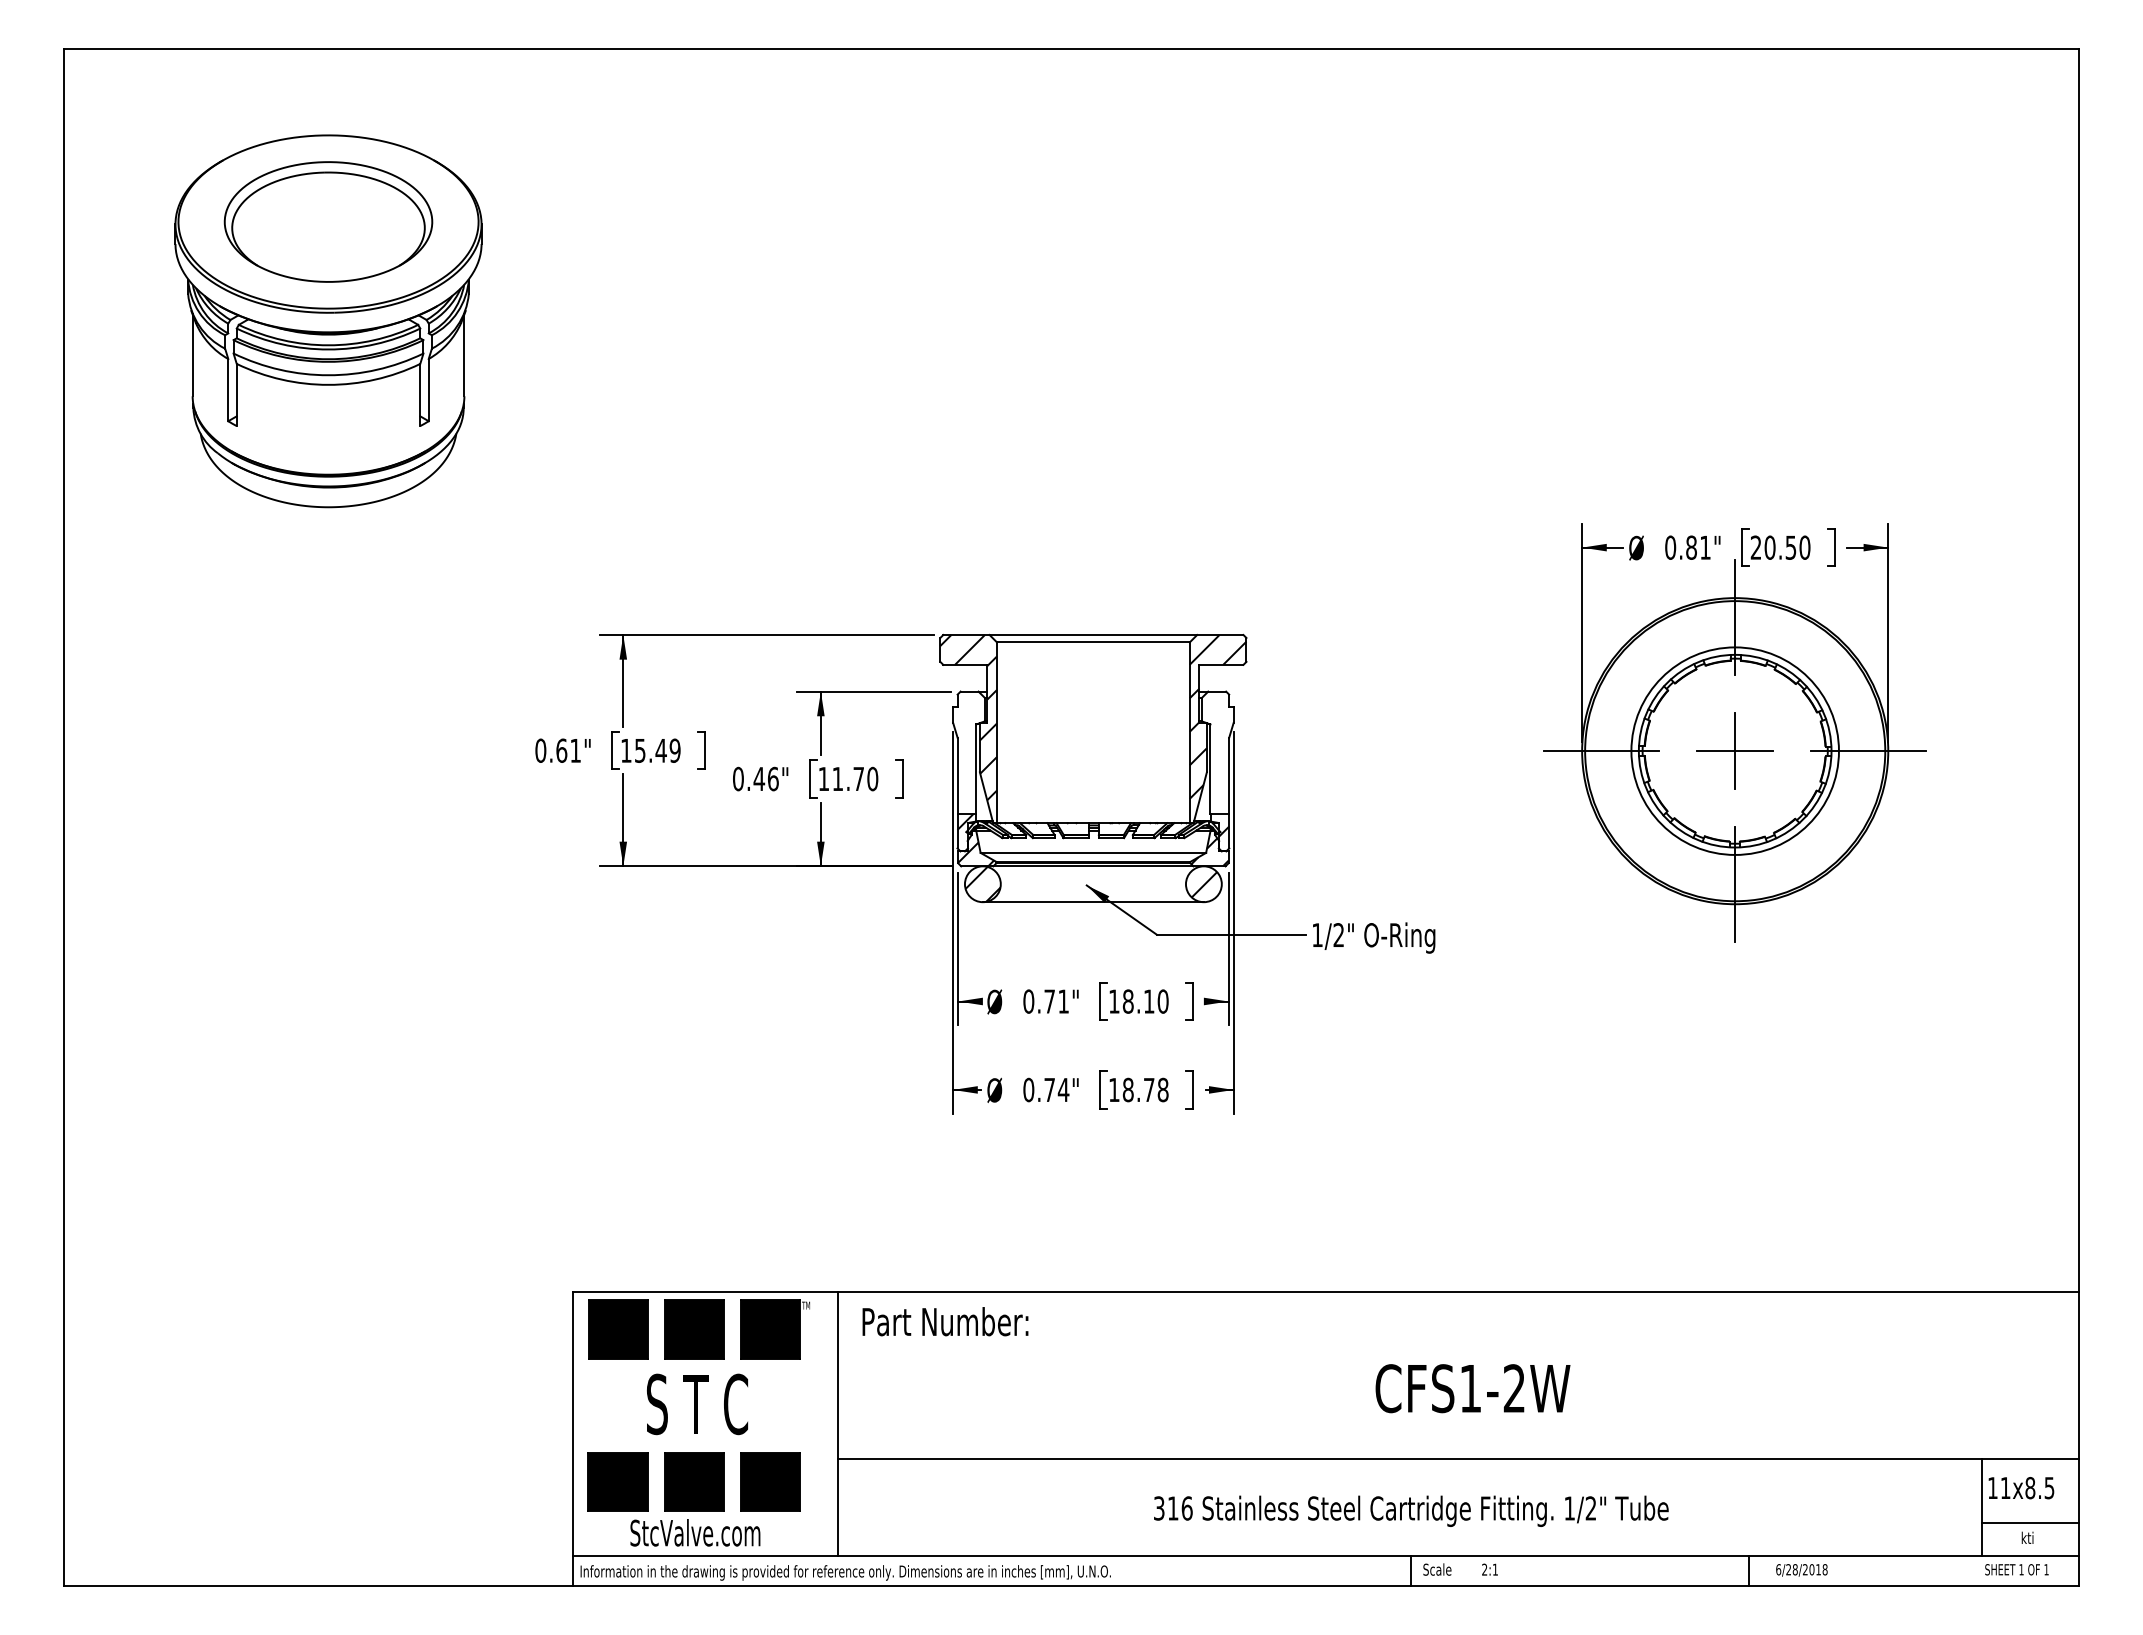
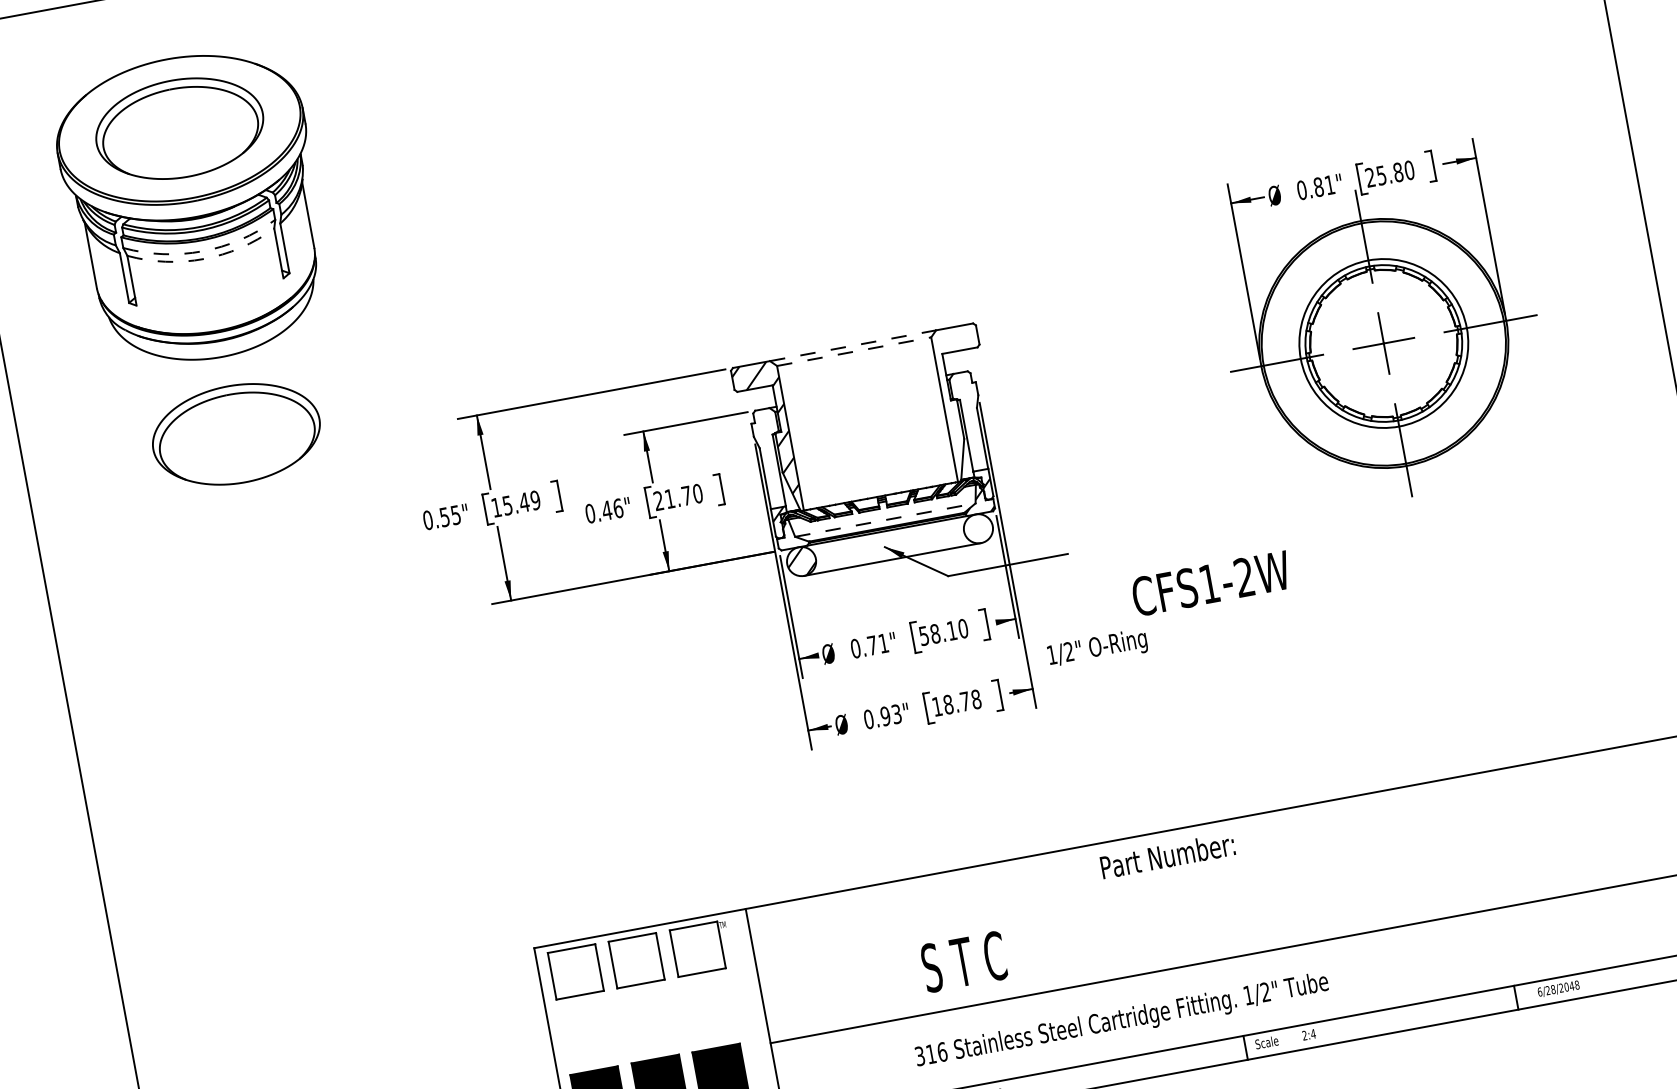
arc: (328, 375) -> (202, 251), solid -> dashed
arc: (328, 384) -> (203, 258), solid -> dashed
text: (1780, 547) -> (1389, 173), 20.50 -> 25.80
part: (328, 603) -> (236, 433), added
line: (1093, 635) -> (853, 346), solid -> dashed
line: (1093, 642) -> (854, 351), solid -> dashed
hatch: (1217, 716) -> (964, 392), removed
text: (568, 750) -> (450, 516), 0.61" -> 0.55"
text: (823, 778) -> (658, 500), 11.70 -> 21.70
line: (1093, 852) -> (885, 519), solid -> dashed
hatch: (976, 854) -> (792, 538), removed
hatch: (1204, 884) -> (978, 528), removed
text: (1374, 937) -> (1097, 648), moved
text: (1114, 1001) -> (924, 635), 18.10 -> 58.10
text: (1056, 1089) -> (890, 714), 0.74" -> 0.93"
text: (945, 1321) -> (1167, 855), moved
fill: (617, 1329) -> (575, 972), removed
fill: (693, 1329) -> (636, 960), removed
fill: (770, 1329) -> (697, 949), removed
text: (1472, 1388) -> (1210, 583), moved
text: (697, 1404) -> (964, 962), moved
text: (1411, 1510) -> (1122, 1020), moved
text: (1495, 1569) -> (1313, 1033), 2:1 -> 2:4
text: (1818, 1569) -> (1571, 985), 6/28/2018 -> 6/28/2048

